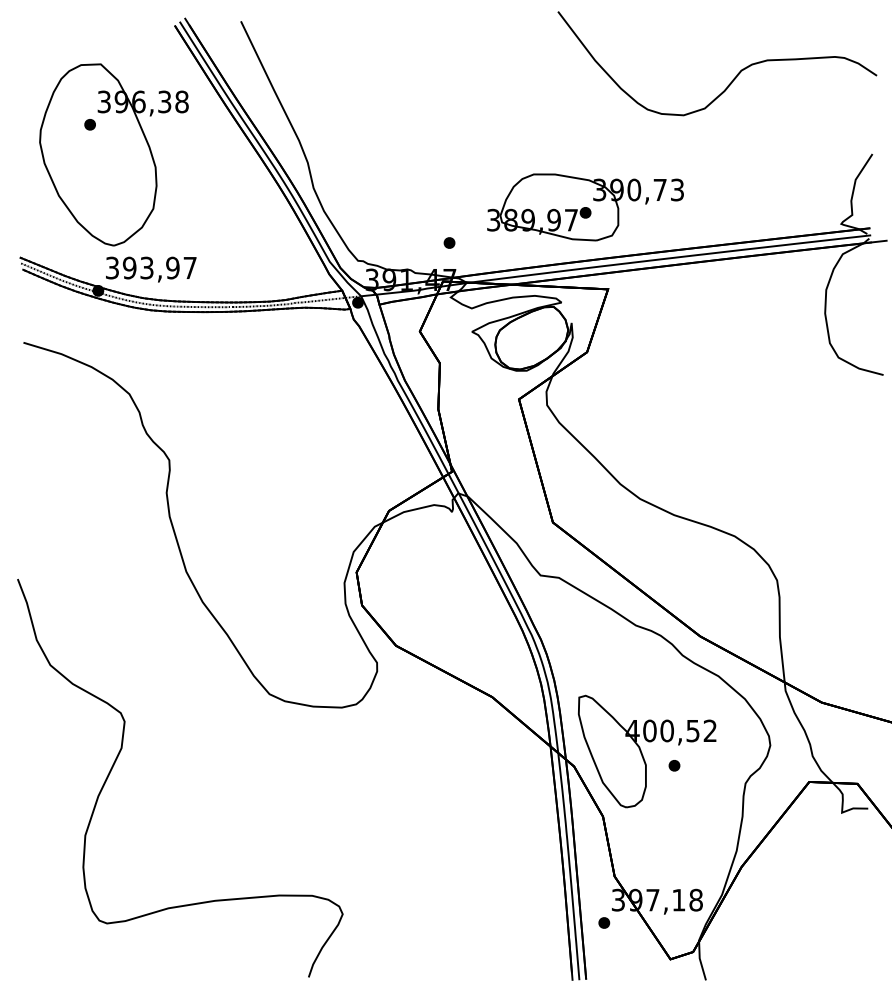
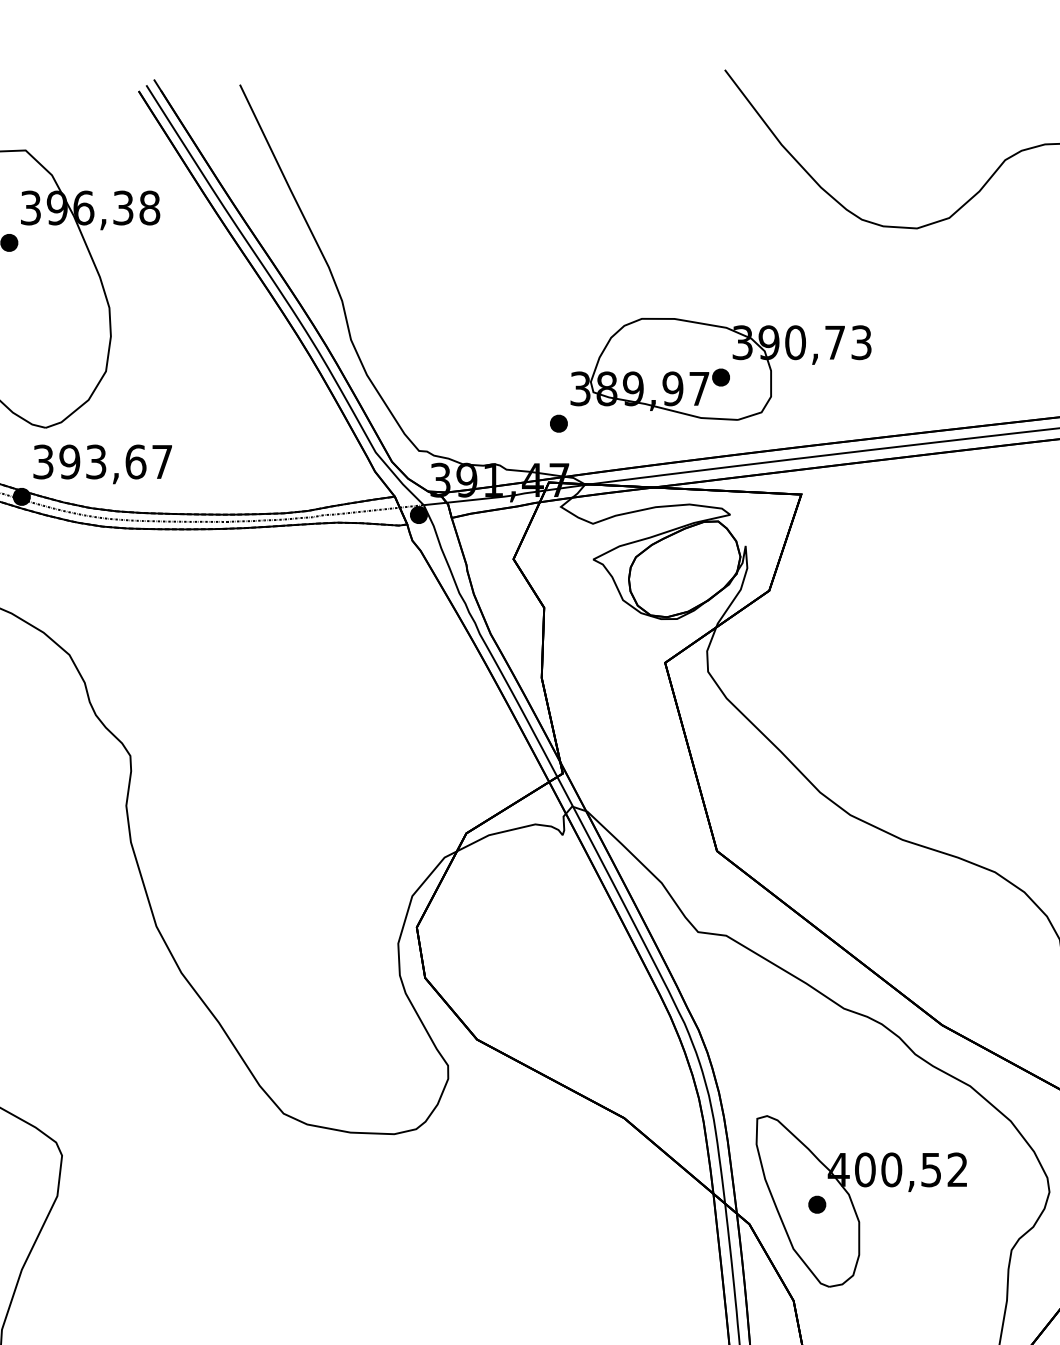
part: (585, 207) -> (720, 369), moved
text: (172, 267) -> (135, 461), 393,97 -> 393,67
part: (674, 765) -> (817, 1204), moved

